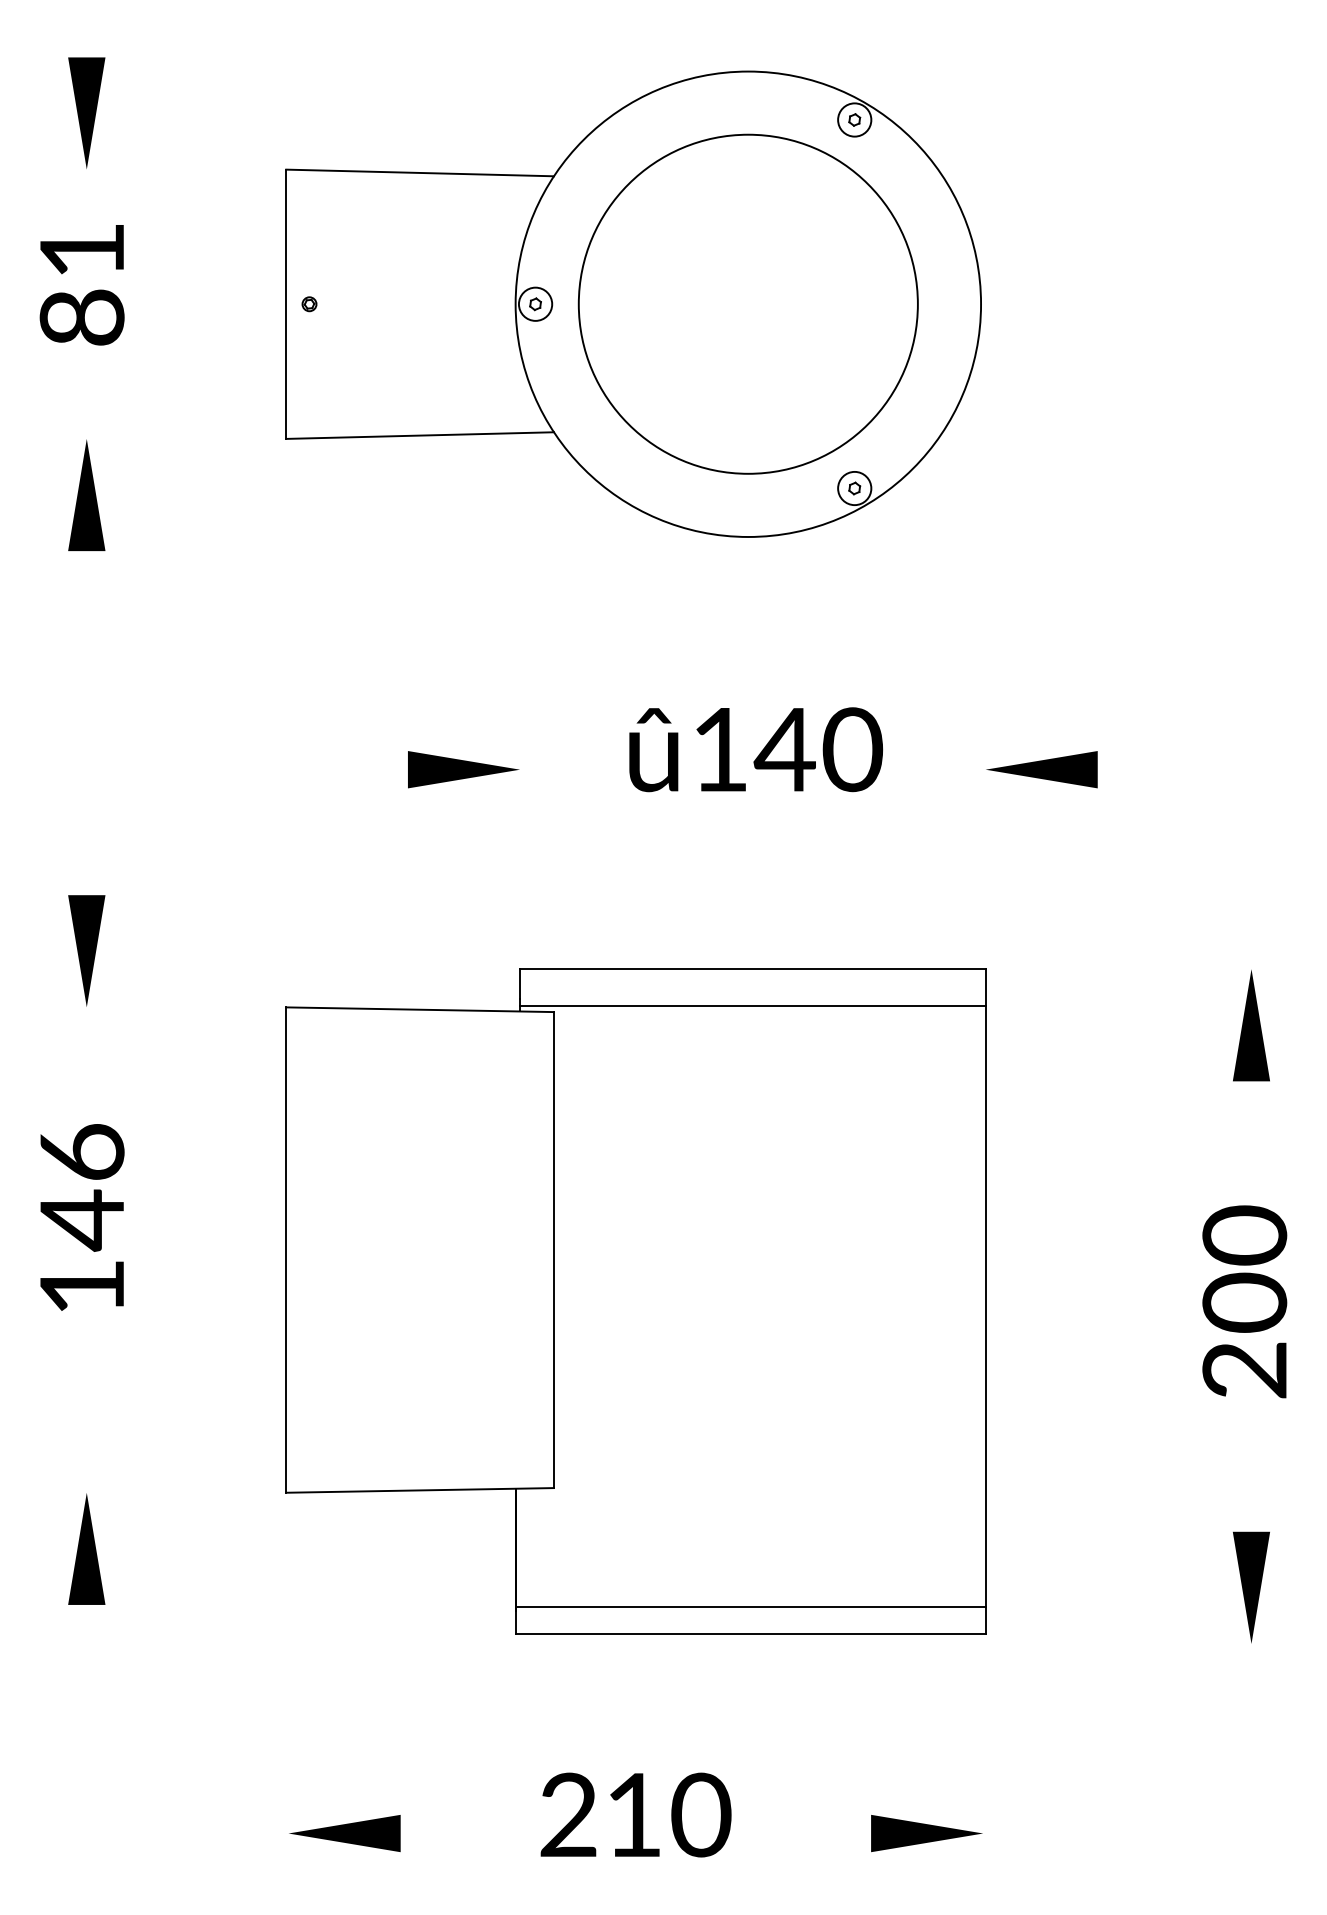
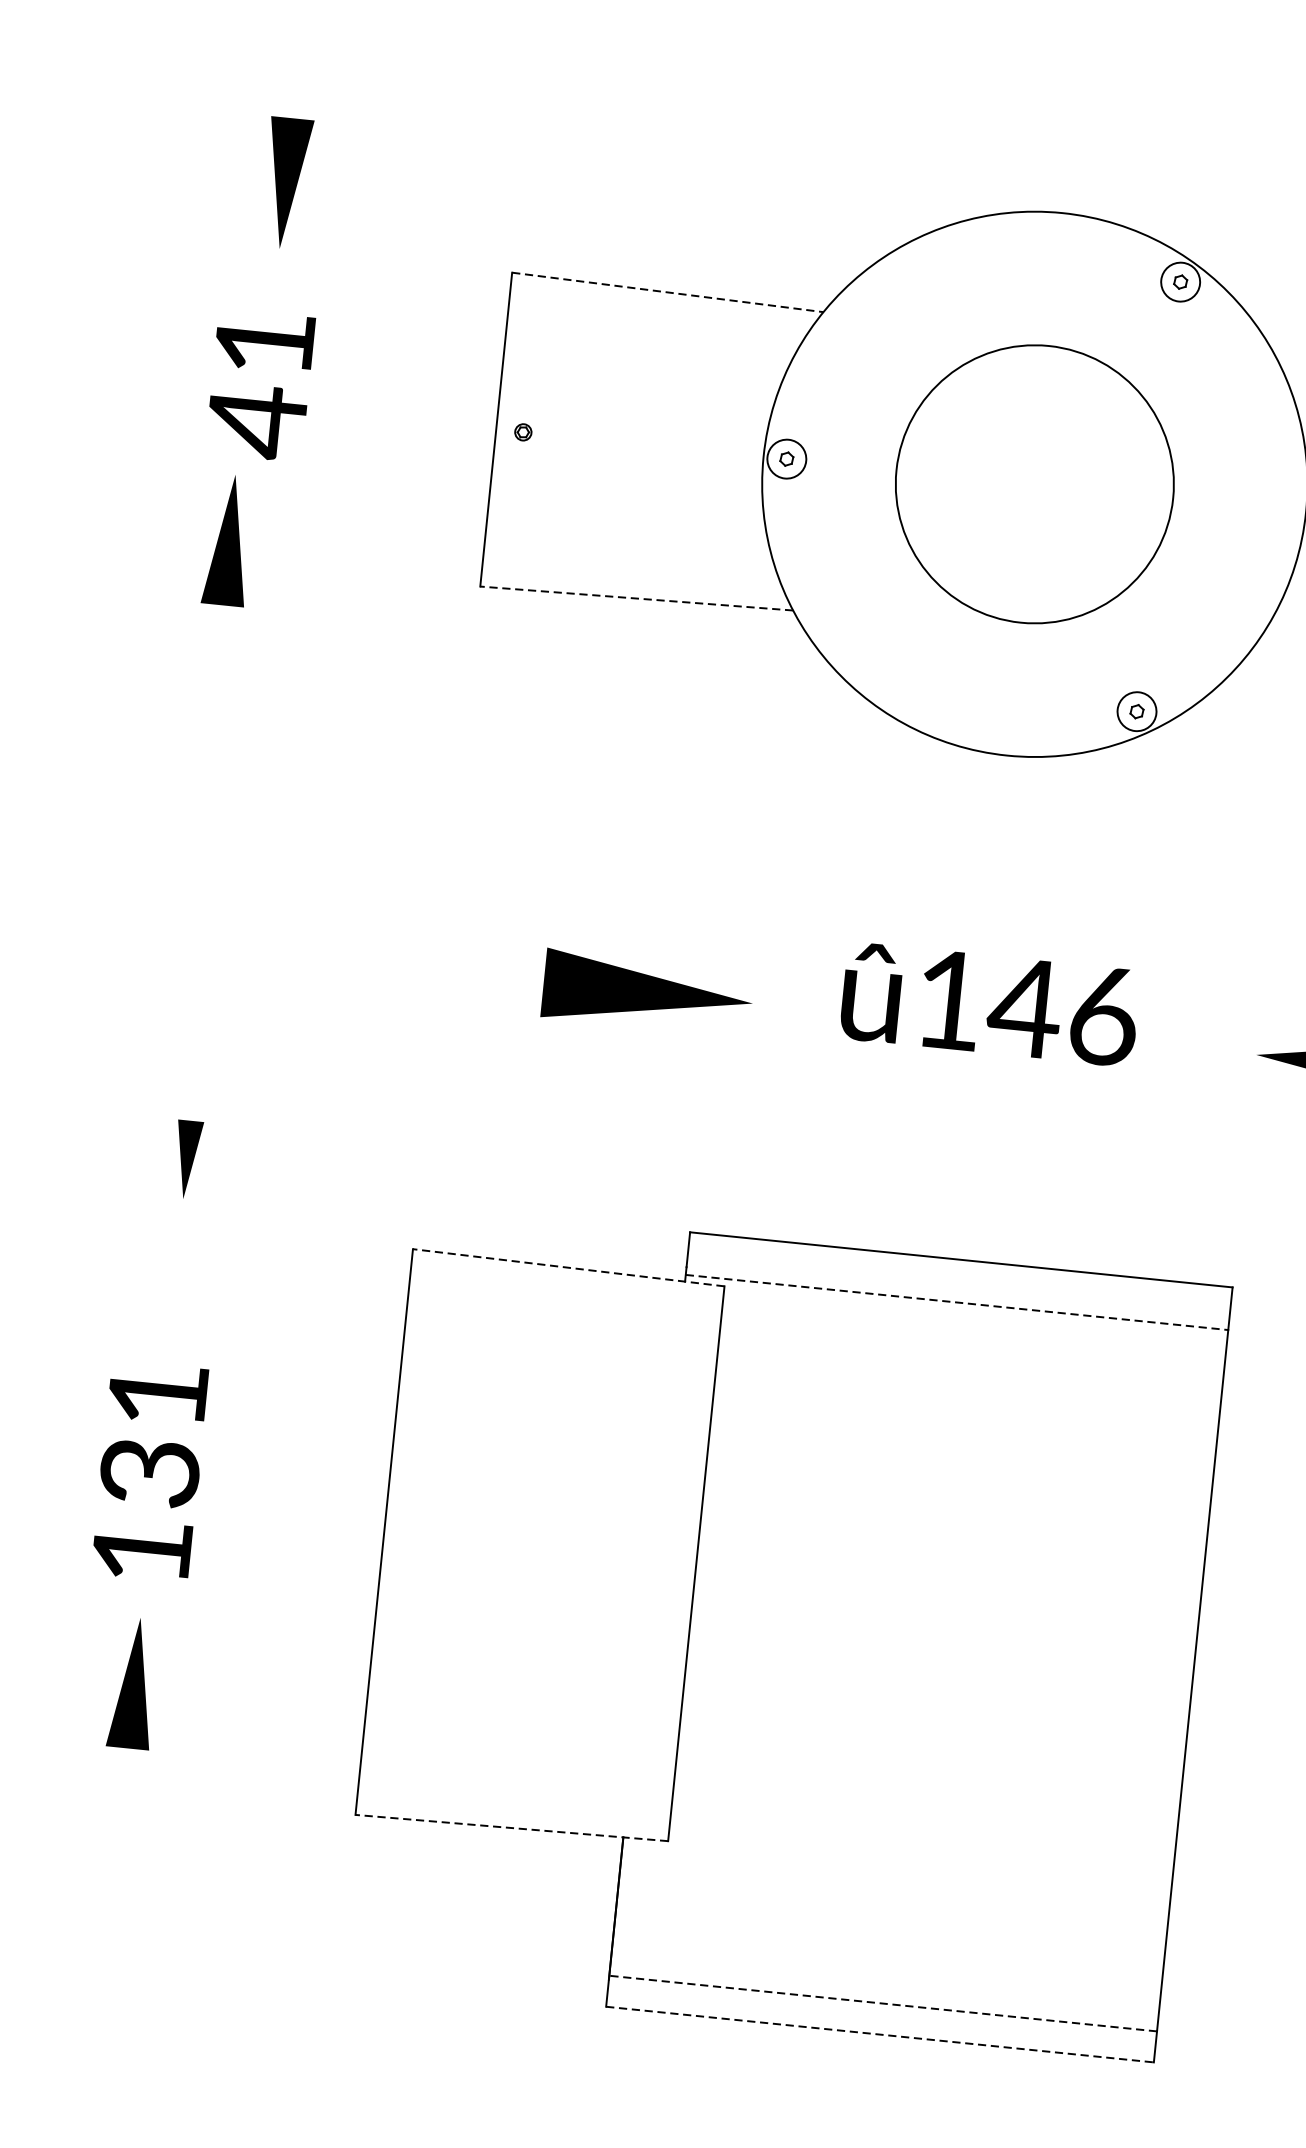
line: (420, 172) -> (668, 291), solid -> dashed
circle: (747, 303) -> (1033, 483), size x0.7
text: (81, 318) -> (255, 421), 81 -> 41
line: (420, 435) -> (637, 598), solid -> dashed
part: (86, 494) -> (228, 539), moved
text: (852, 749) -> (1103, 1015), 40 -> 46
part: (463, 769) -> (647, 992), size x1.6
part: (86, 950) -> (186, 1159), size x0.6
line: (752, 1005) -> (956, 1302), solid -> dashed
line: (420, 1009) -> (569, 1267), solid -> dashed
text: (81, 1187) -> (152, 1434), 146 -> 131
line: (420, 1490) -> (512, 1828), solid -> dashed
part: (86, 1548) -> (133, 1682), moved
line: (750, 1607) -> (883, 2003), solid -> dashed
line: (750, 1634) -> (879, 2035), solid -> dashed

